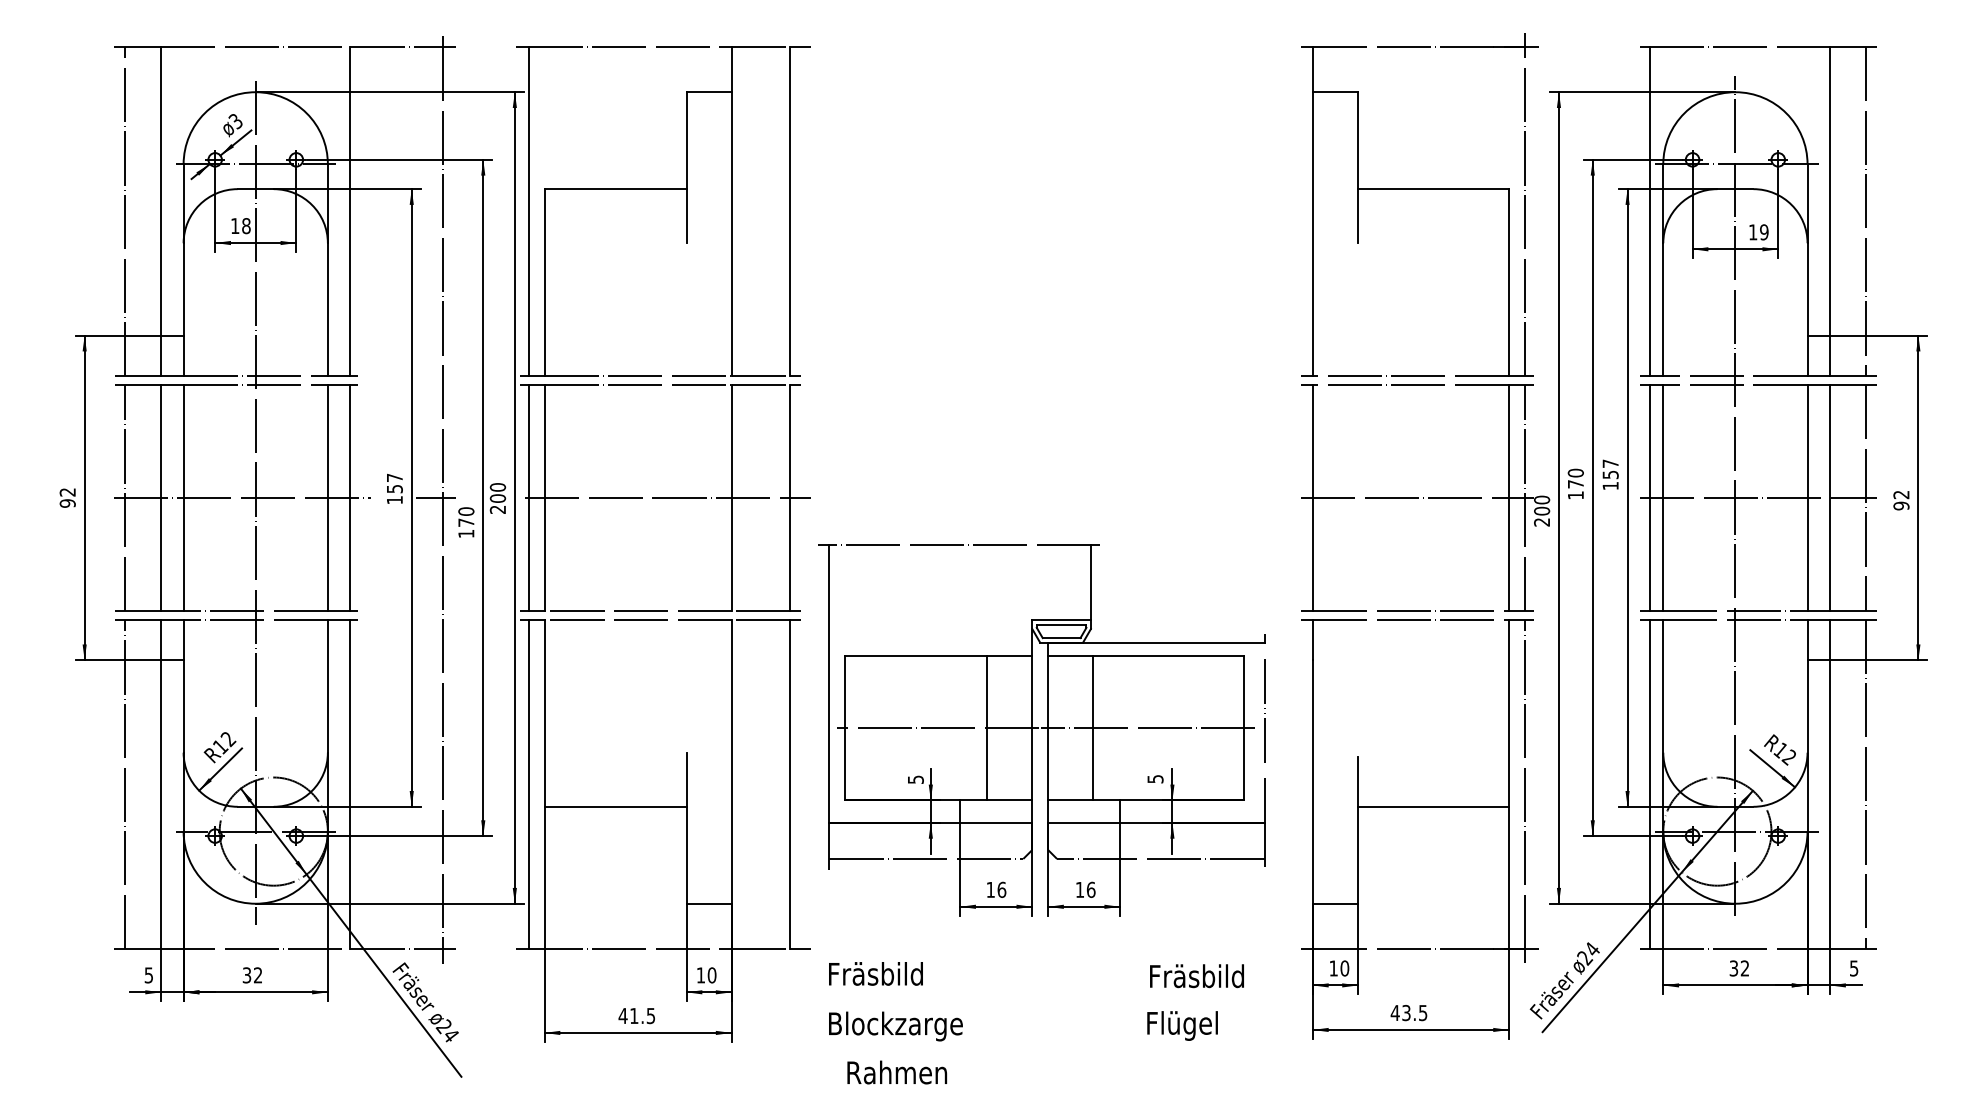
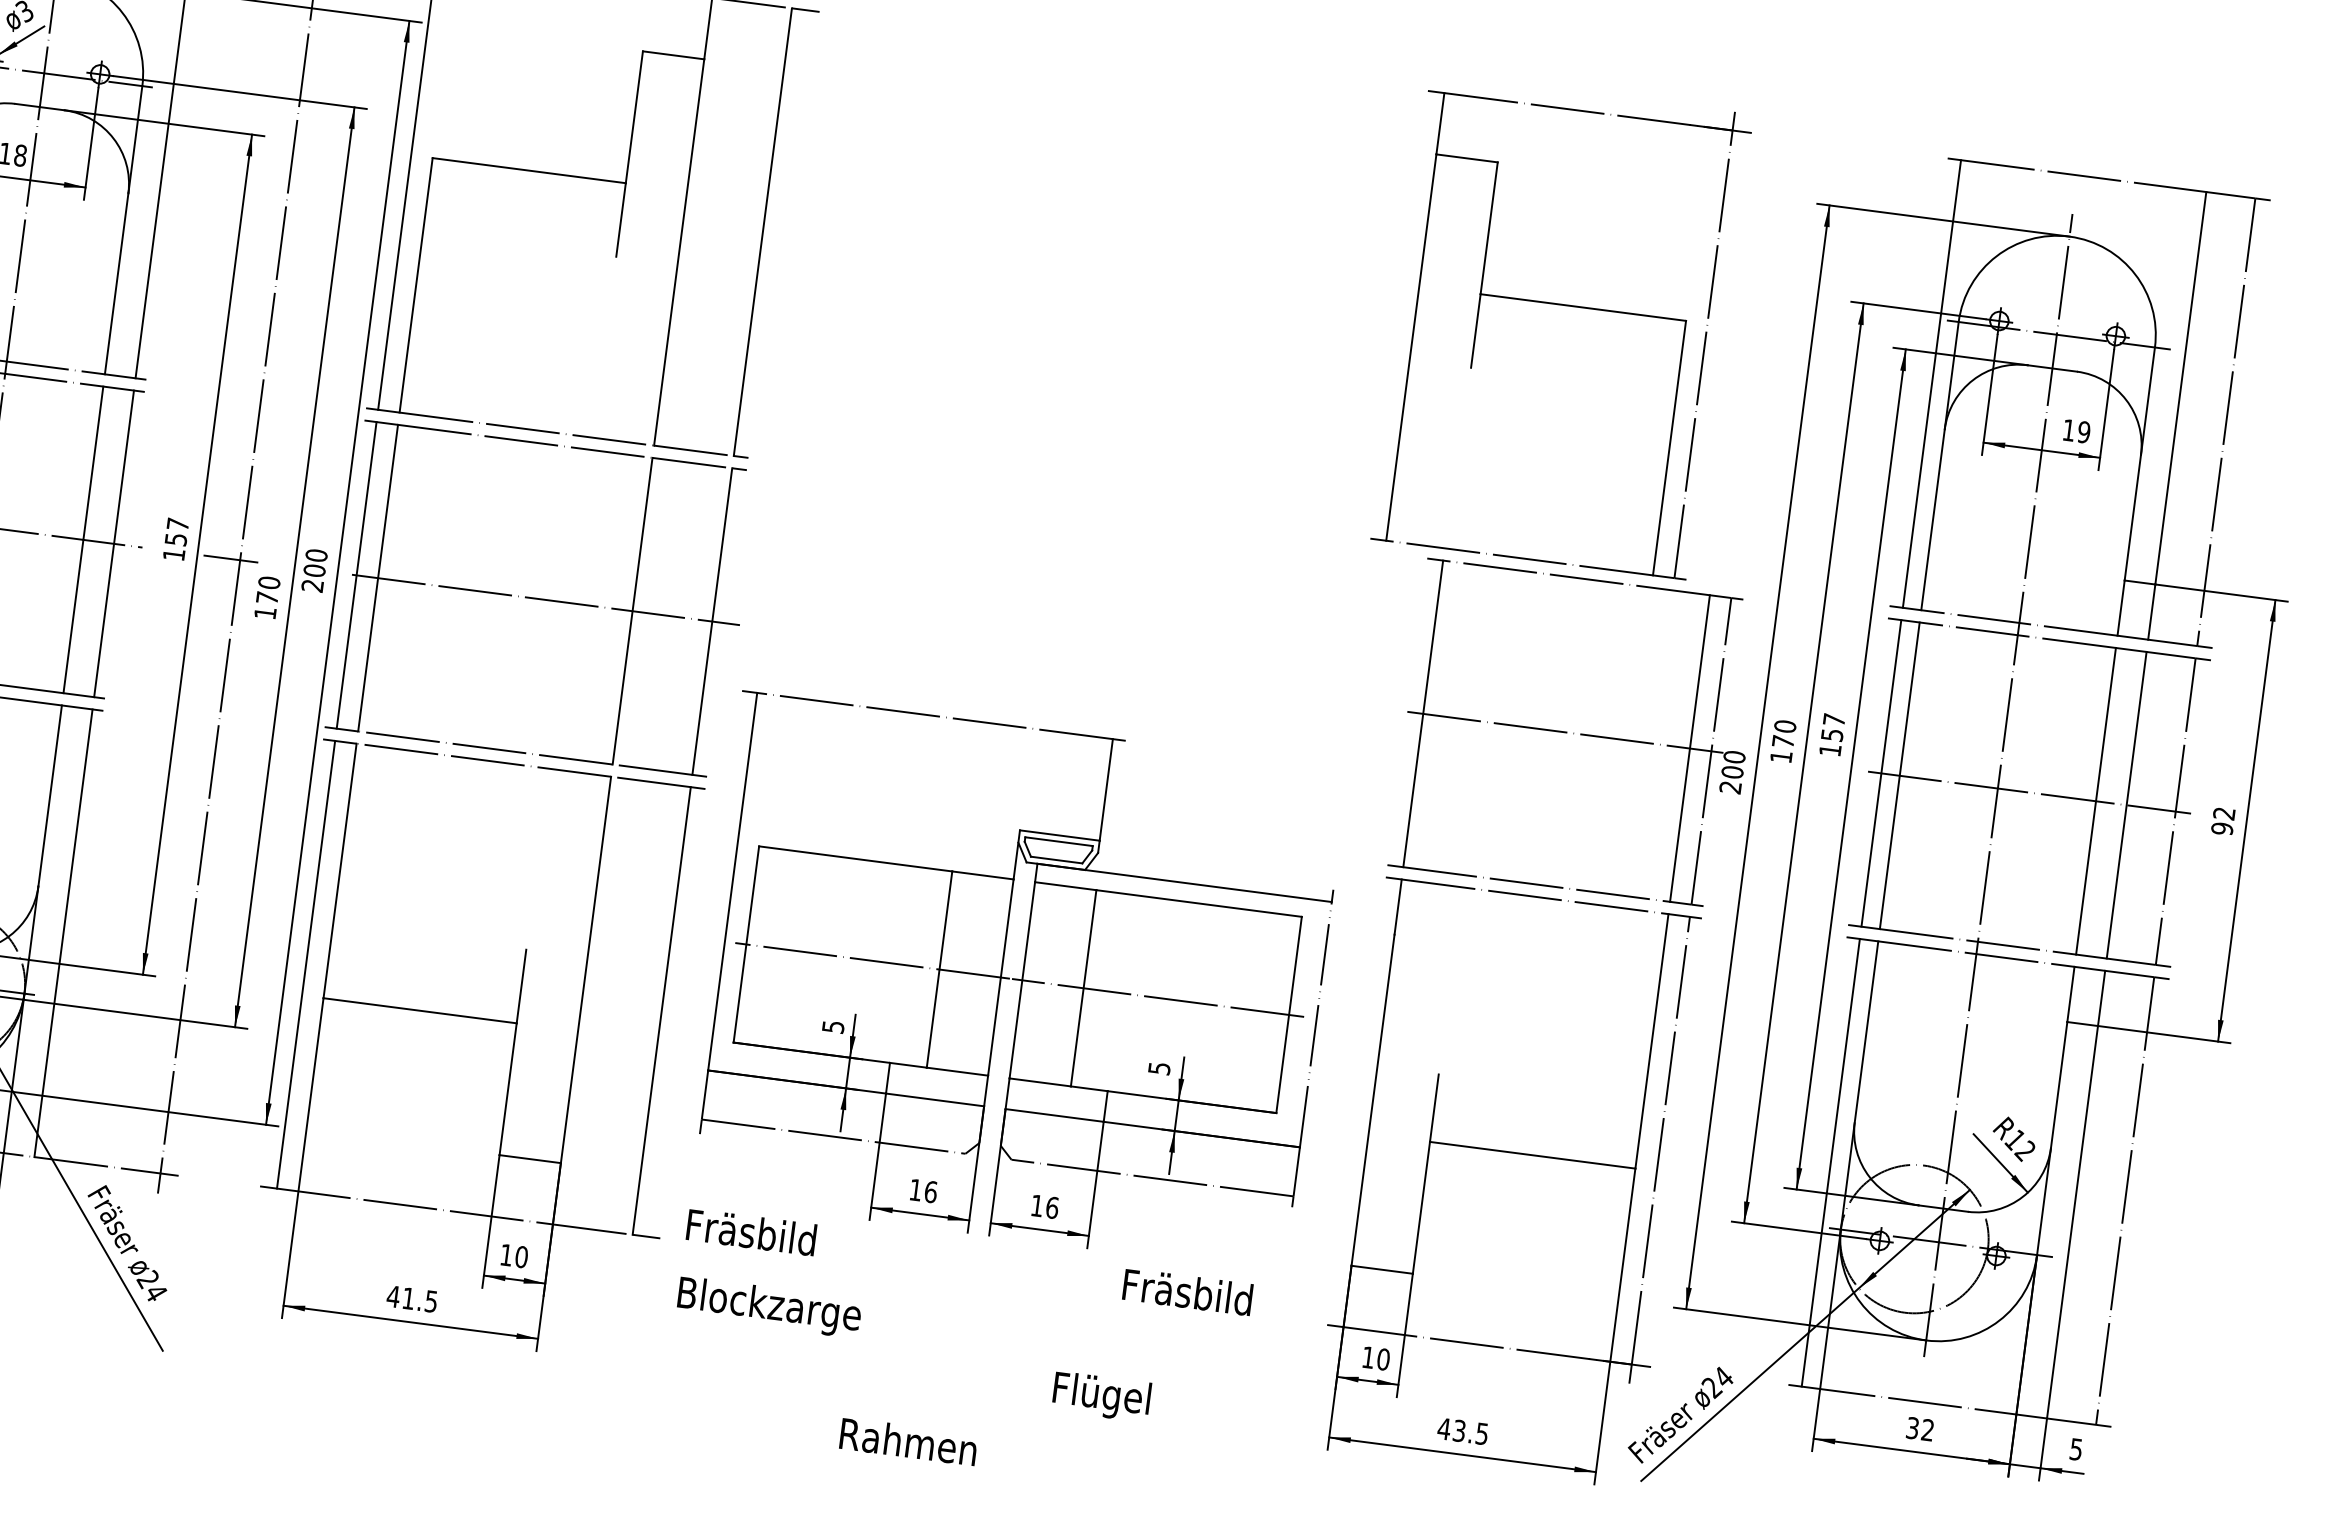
part: (1419, 189) -> (1564, 305), moved
text: (1196, 976) -> (1187, 1292), moved
text: (895, 1001) -> (773, 1273), moved
text: (1182, 1025) -> (1101, 1396), moved
text: (897, 1072) -> (909, 1441), moved

